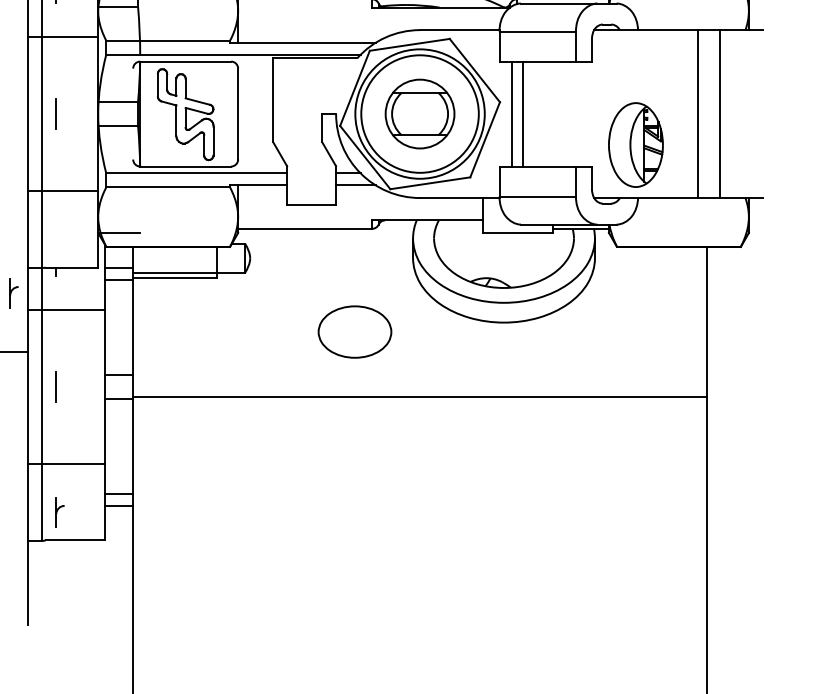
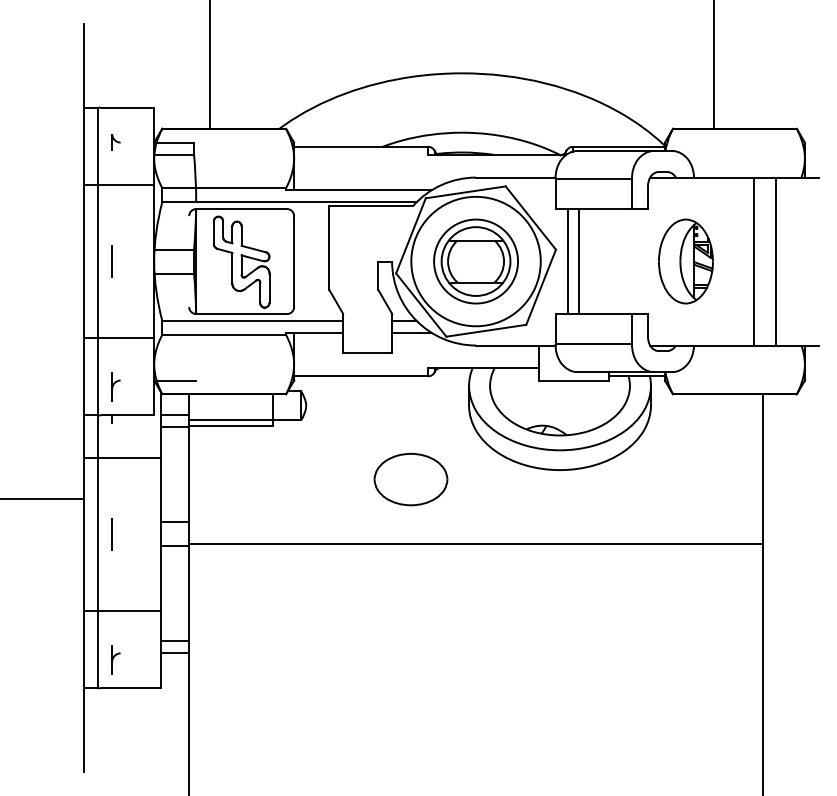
circle: (420, 114) -> (476, 261), size x0.71
part: (635, 145) -> (685, 261), moved
part: (13, 293) -> (115, 386), moved

